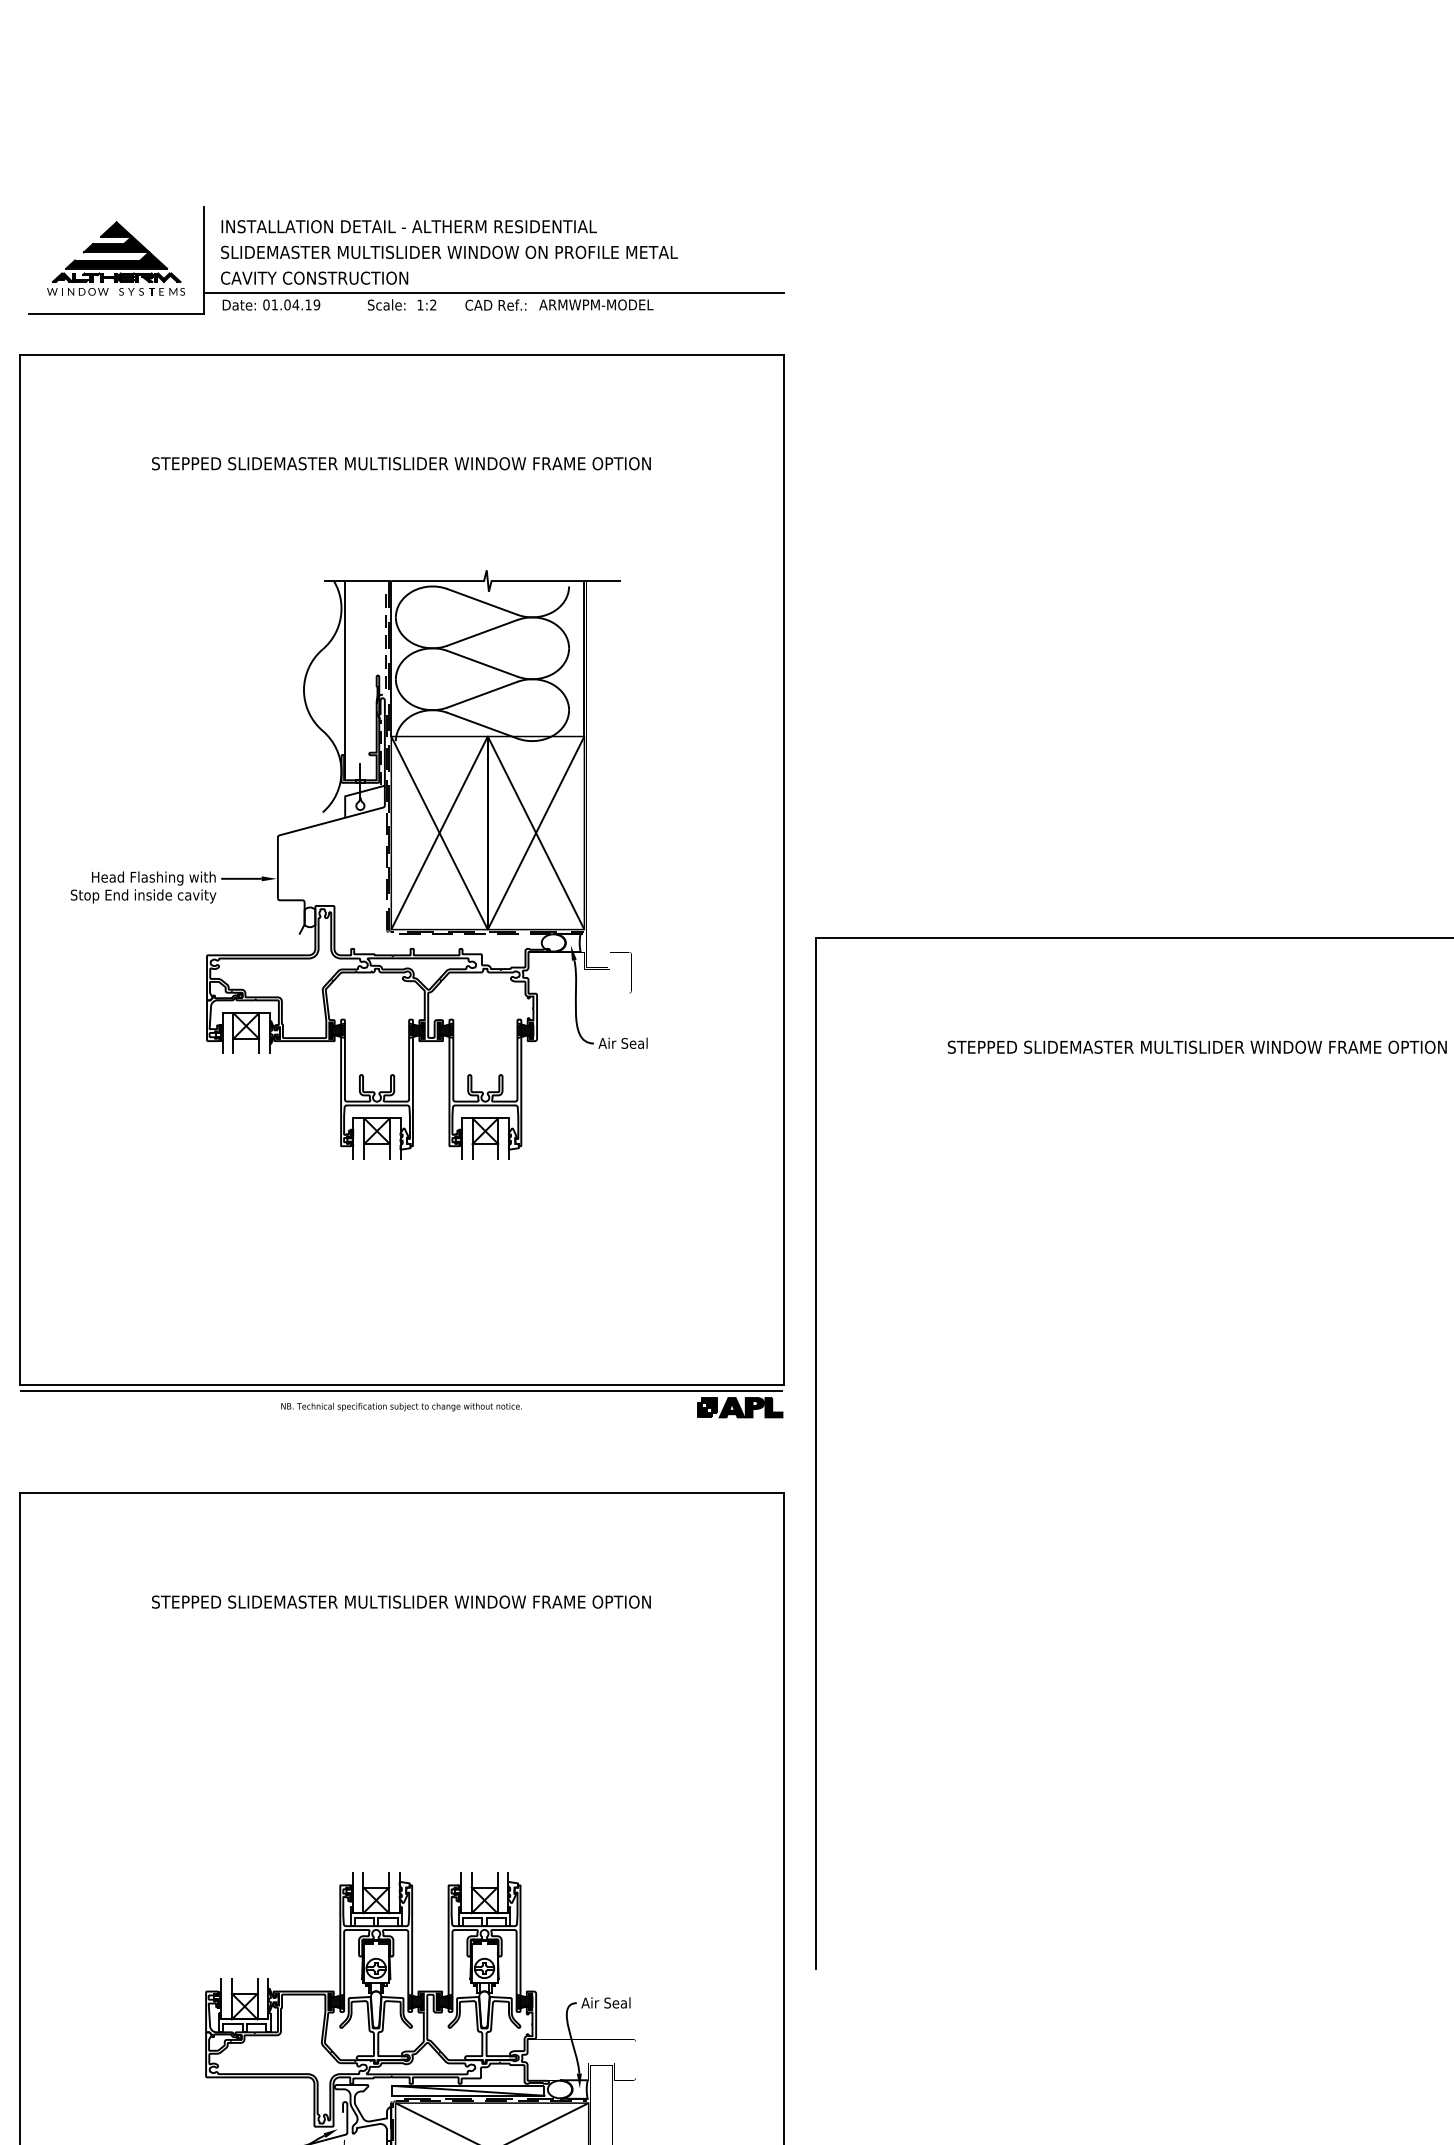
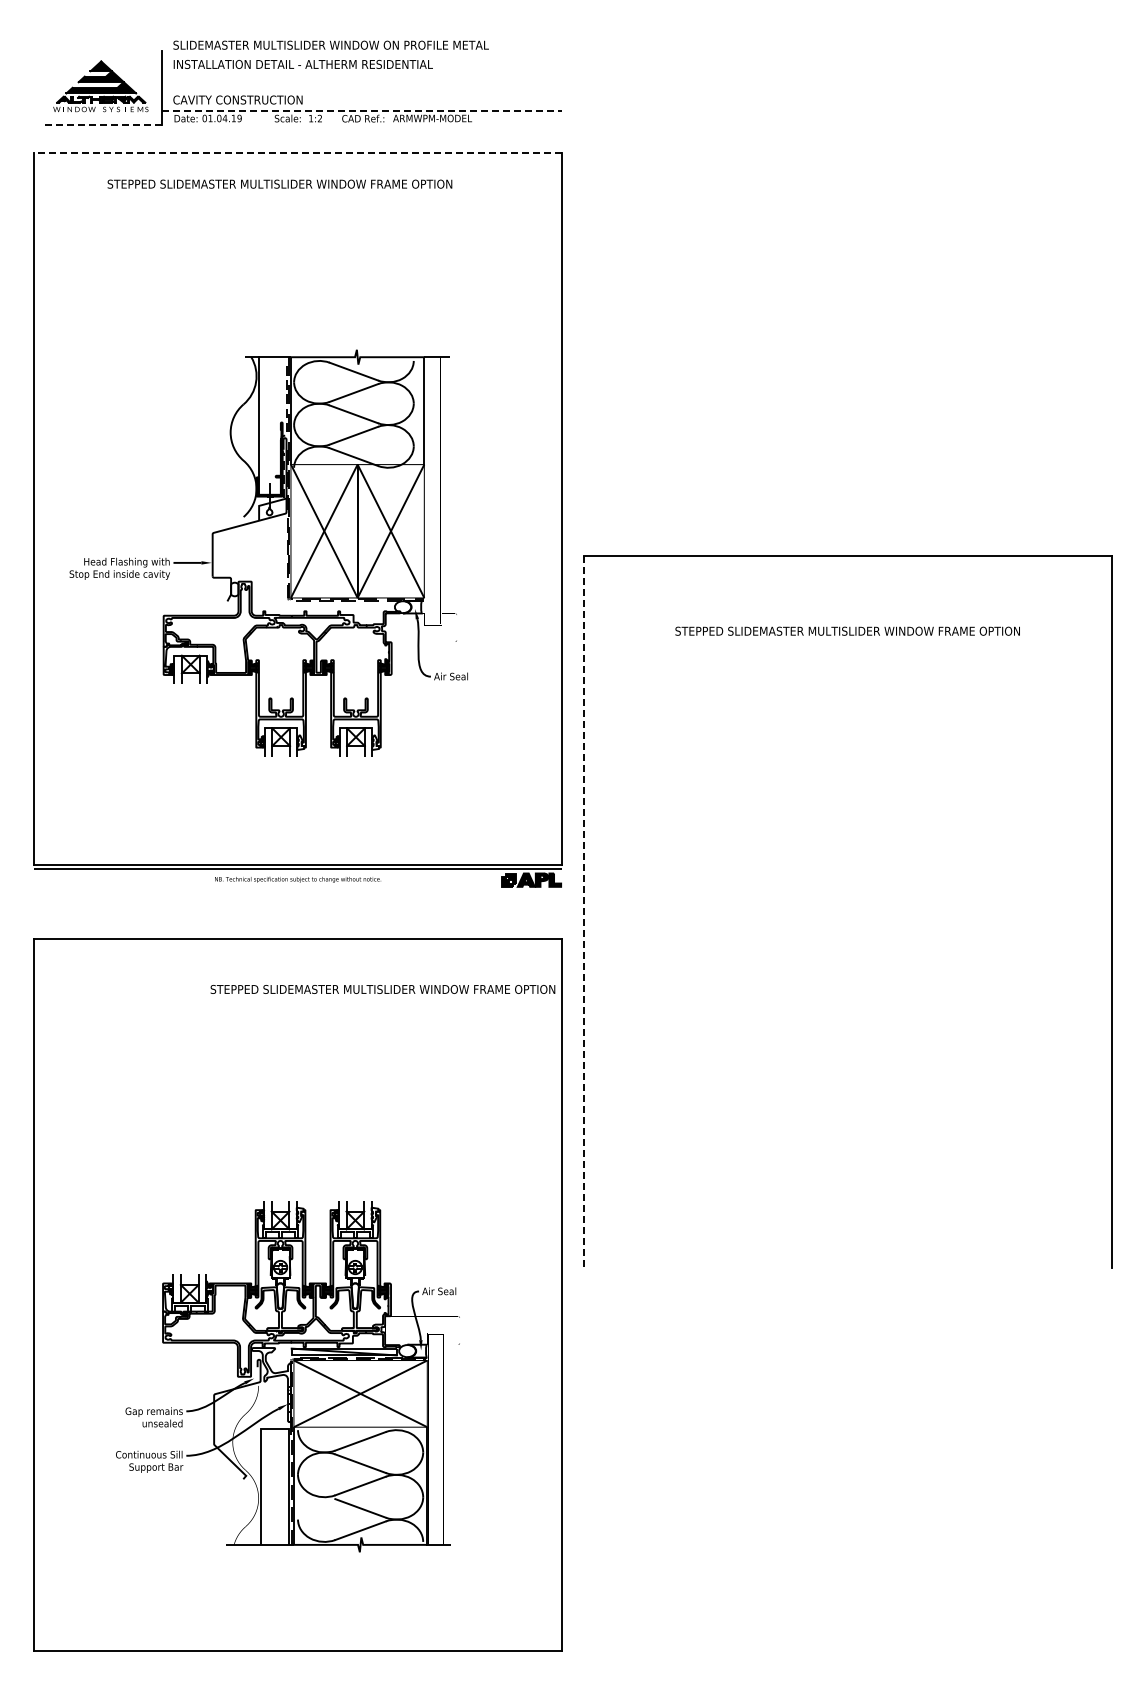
text: (448, 251) -> (330, 44), moved
line: (494, 293) -> (362, 110), solid -> dashed
line: (115, 315) -> (100, 125), solid -> dashed
line: (402, 354) -> (298, 152), solid -> dashed
text: (400, 462) -> (279, 183), moved
part: (358, 863) -> (268, 552), moved
line: (816, 1453) -> (584, 911), solid -> dashed
text: (400, 1602) -> (382, 989), moved

